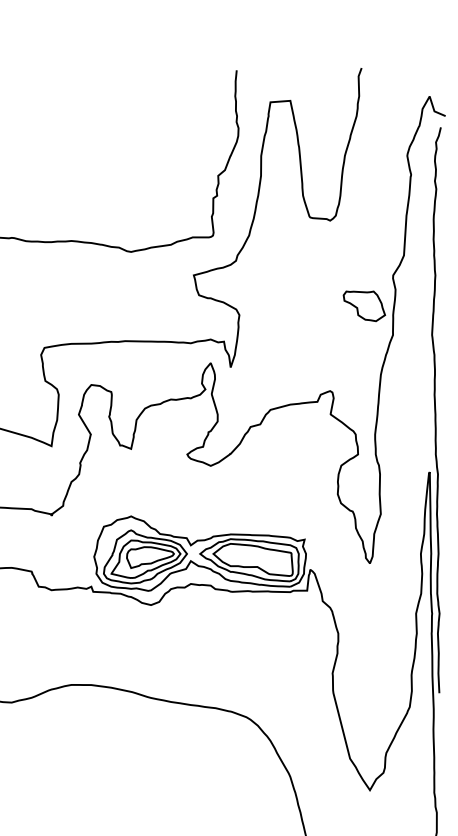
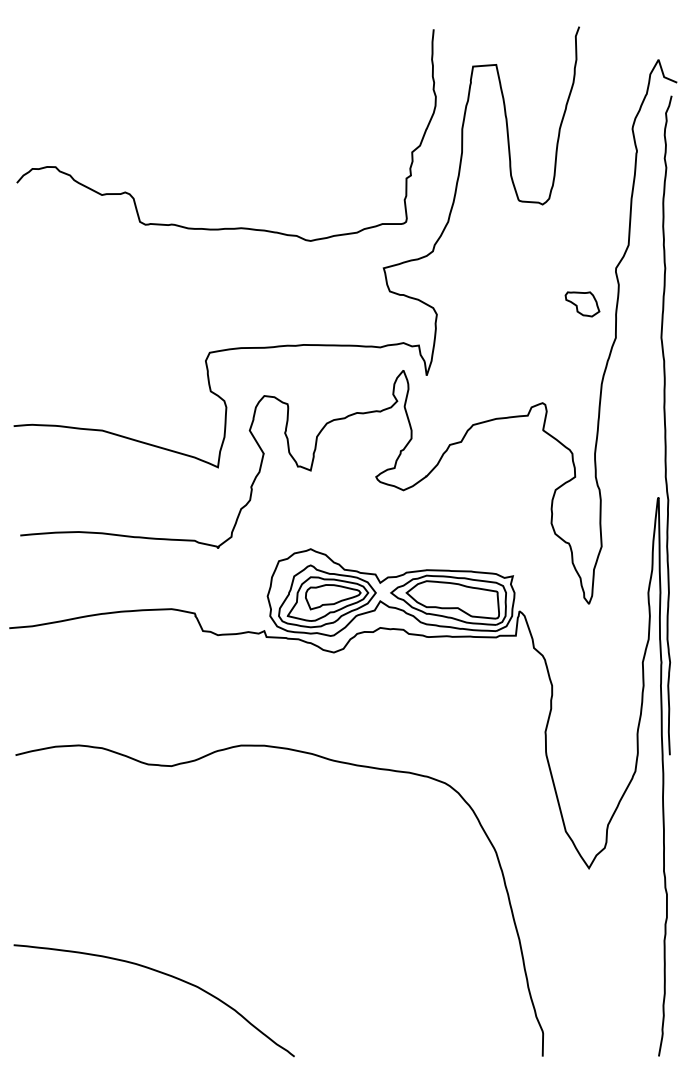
part: (364, 306) -> (582, 304), size x0.7

